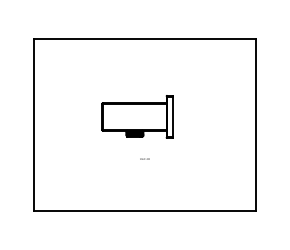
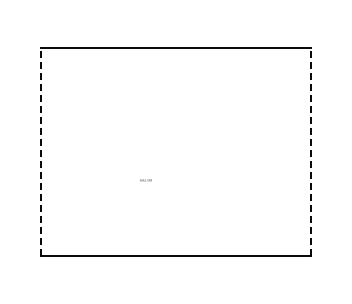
part: (137, 116) -> (166, 141), removed
line: (34, 124) -> (41, 151), solid -> dashed
line: (255, 124) -> (310, 151), solid -> dashed
text: (144, 159) -> (145, 180), moved

